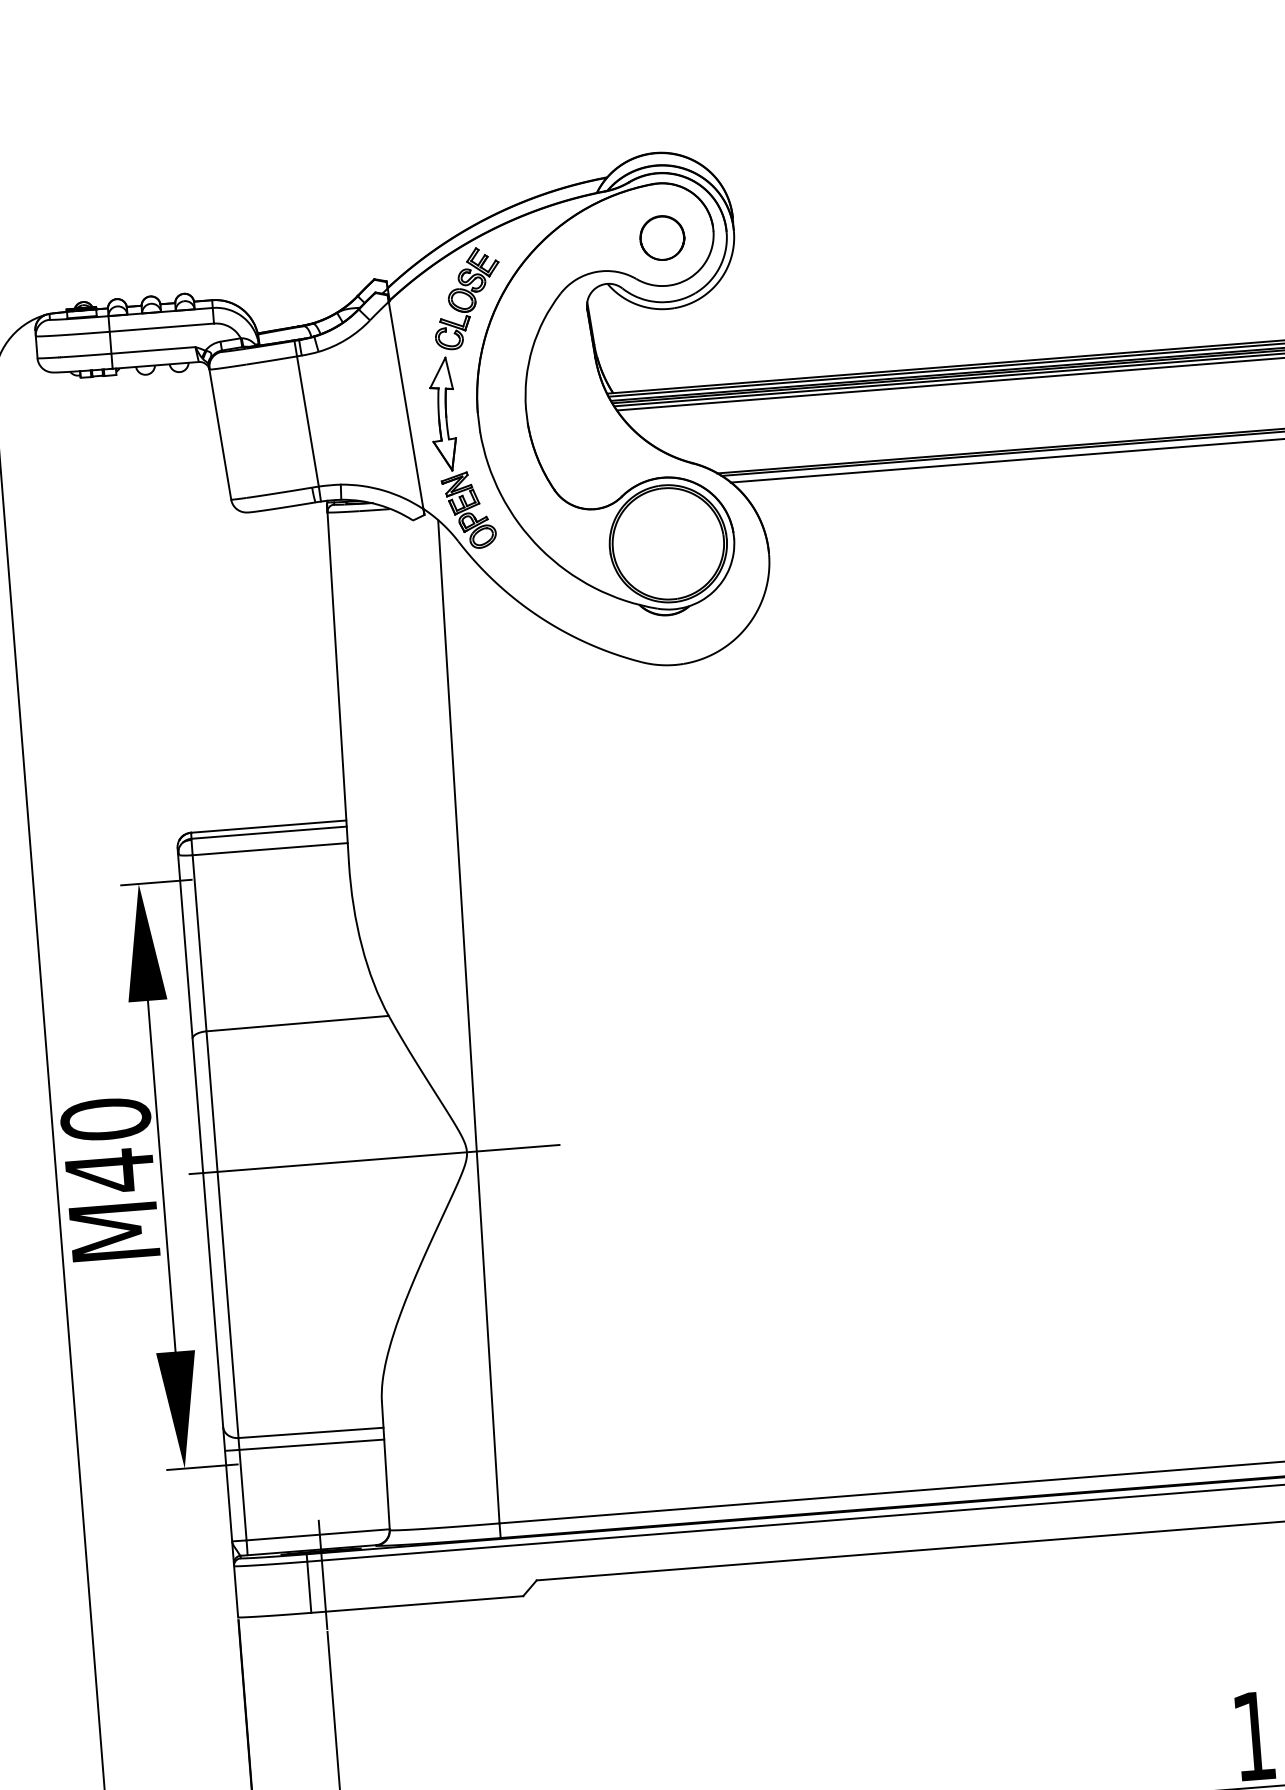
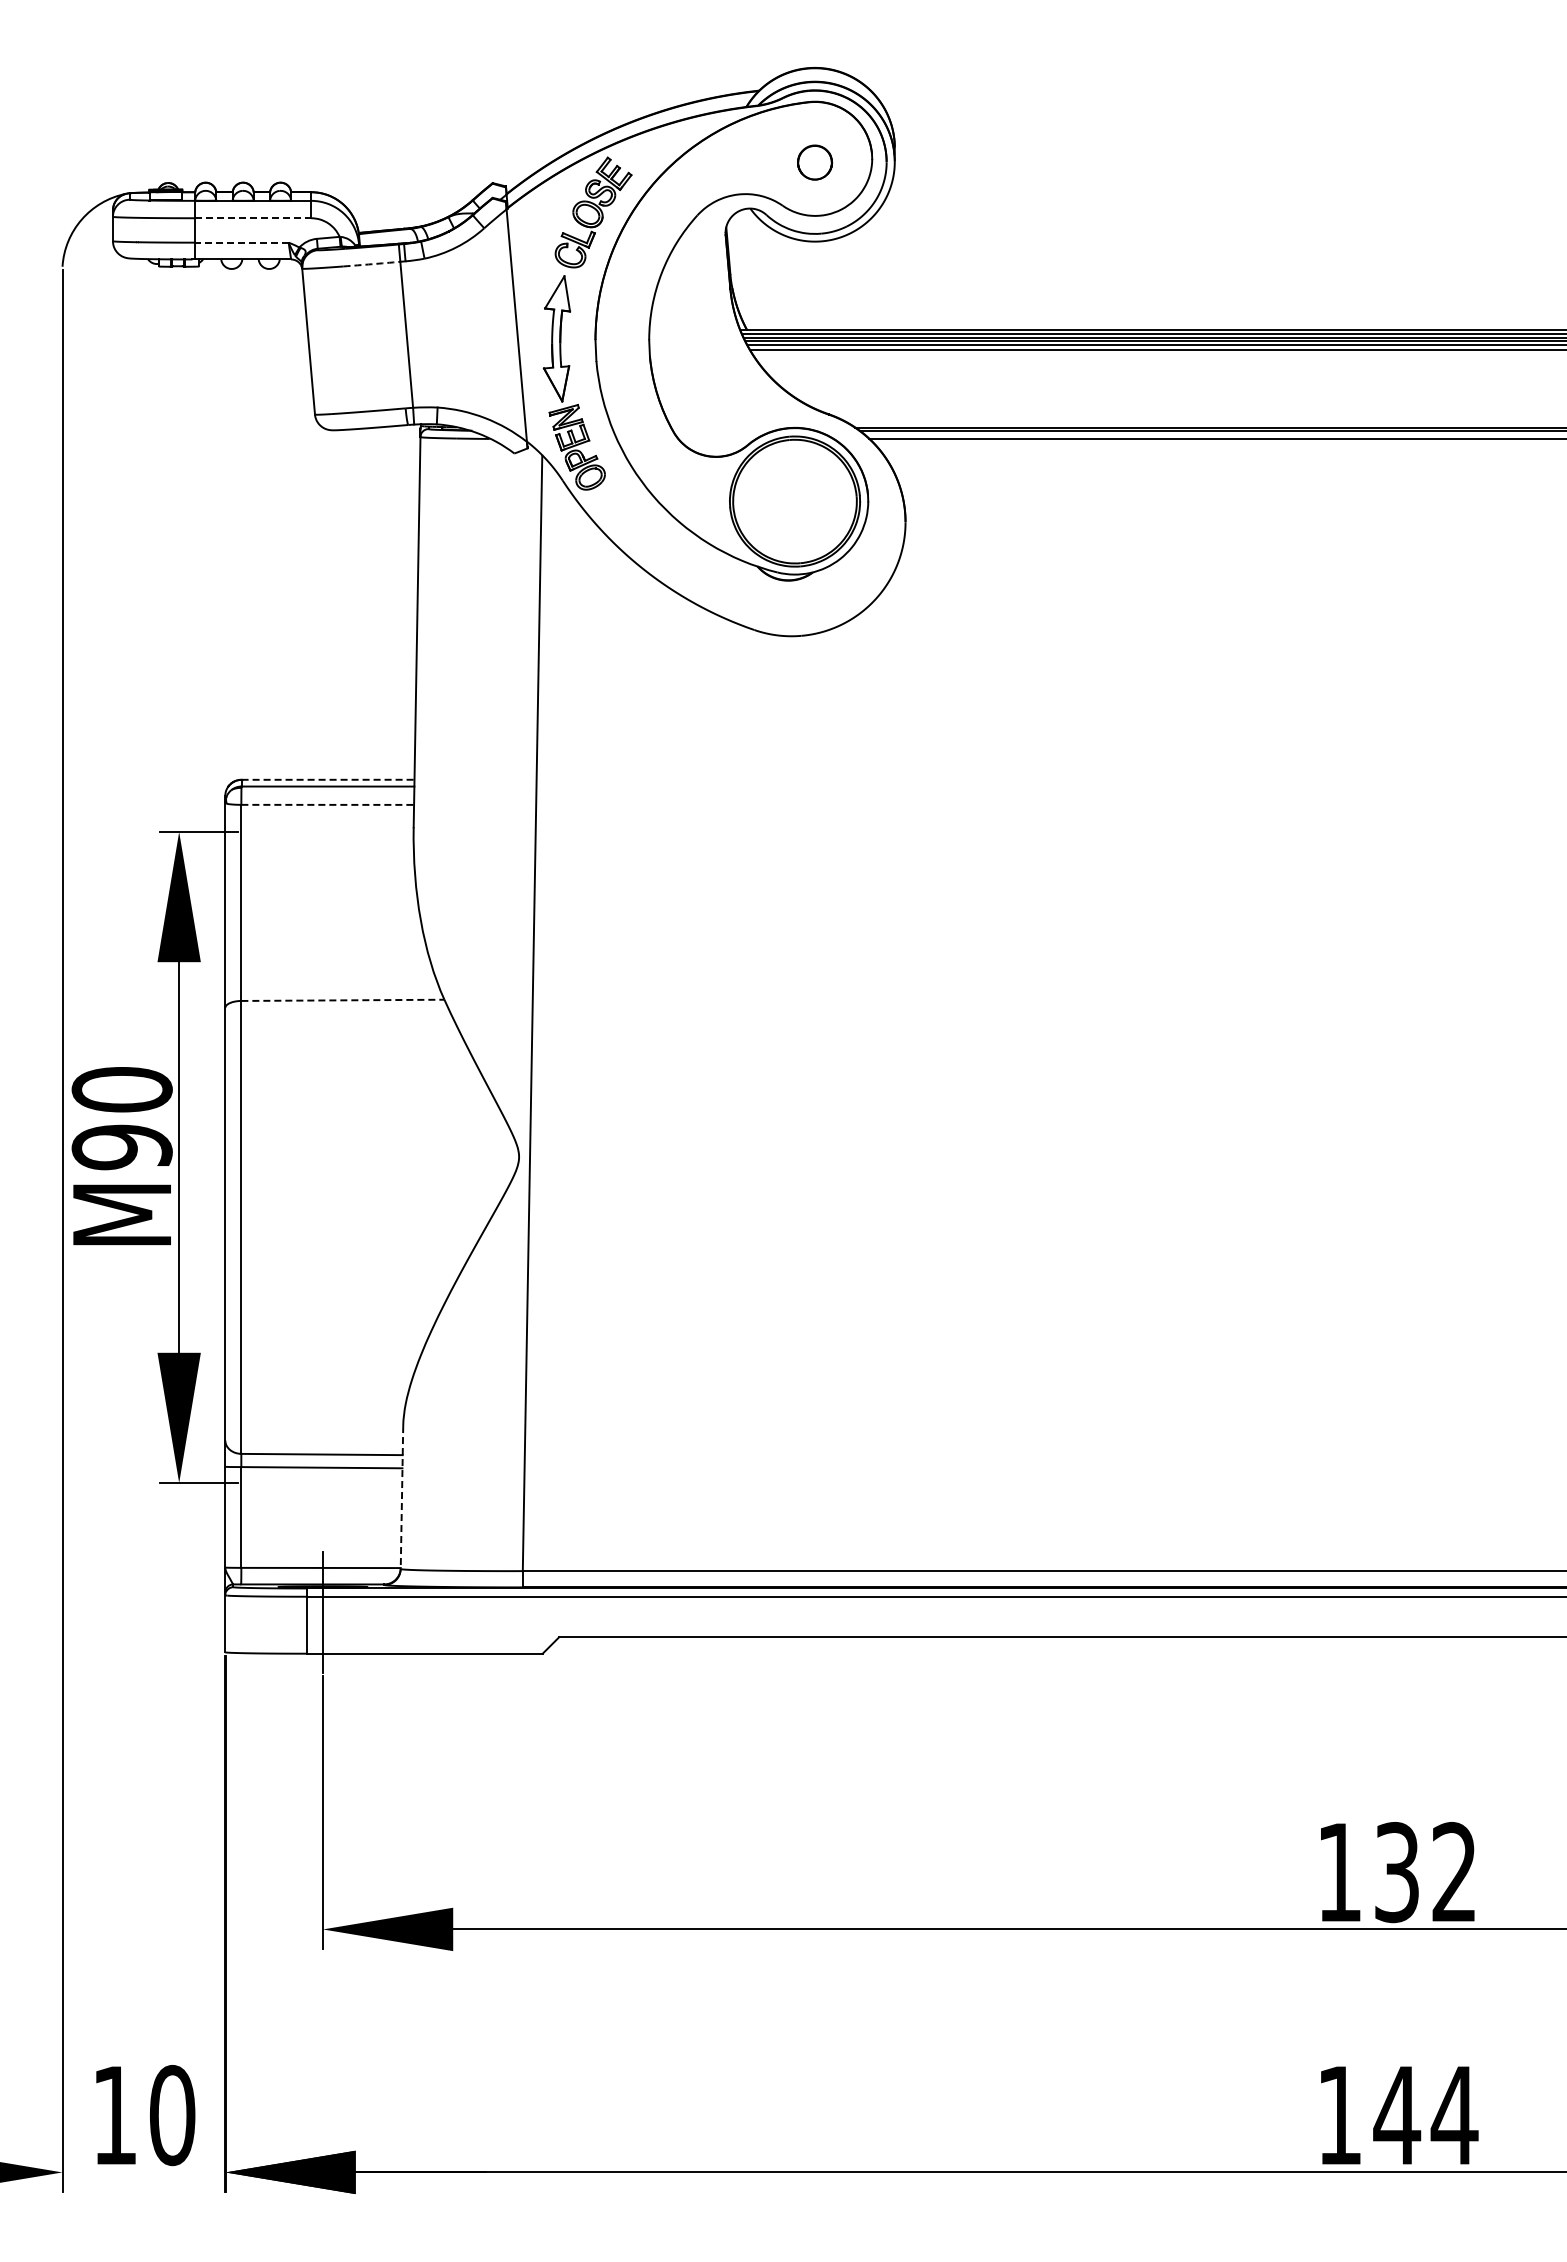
part: (661, 237) -> (814, 162), size x0.7
line: (162, 327) -> (253, 218), solid -> dashed
line: (153, 350) -> (241, 242), solid -> dashed
arc: (271, 360) -> (371, 264), solid -> dashed
line: (269, 826) -> (328, 779), solid -> dashed
line: (270, 848) -> (328, 804), solid -> dashed
line: (297, 1023) -> (342, 1000), solid -> dashed
line: (374, 1159) -> (416, 1157), removed
text: (109, 1171) -> (121, 1147), M40 -> M90
line: (385, 1466) -> (401, 1498), solid -> dashed

